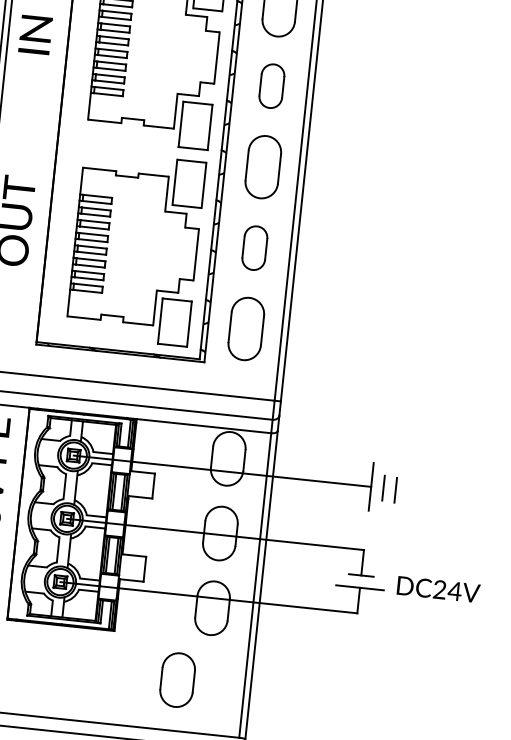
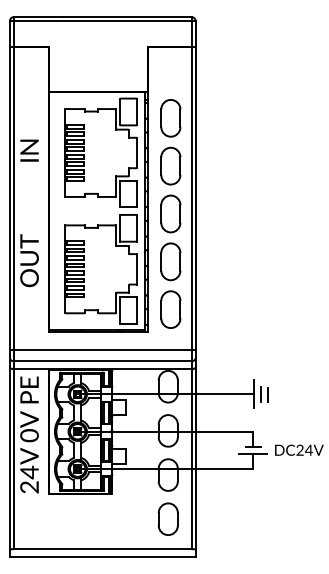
part: (271, 85) -> (170, 165), size x1.43
part: (254, 247) -> (170, 261), size x1.43
part: (176, 678) -> (167, 518), moved

